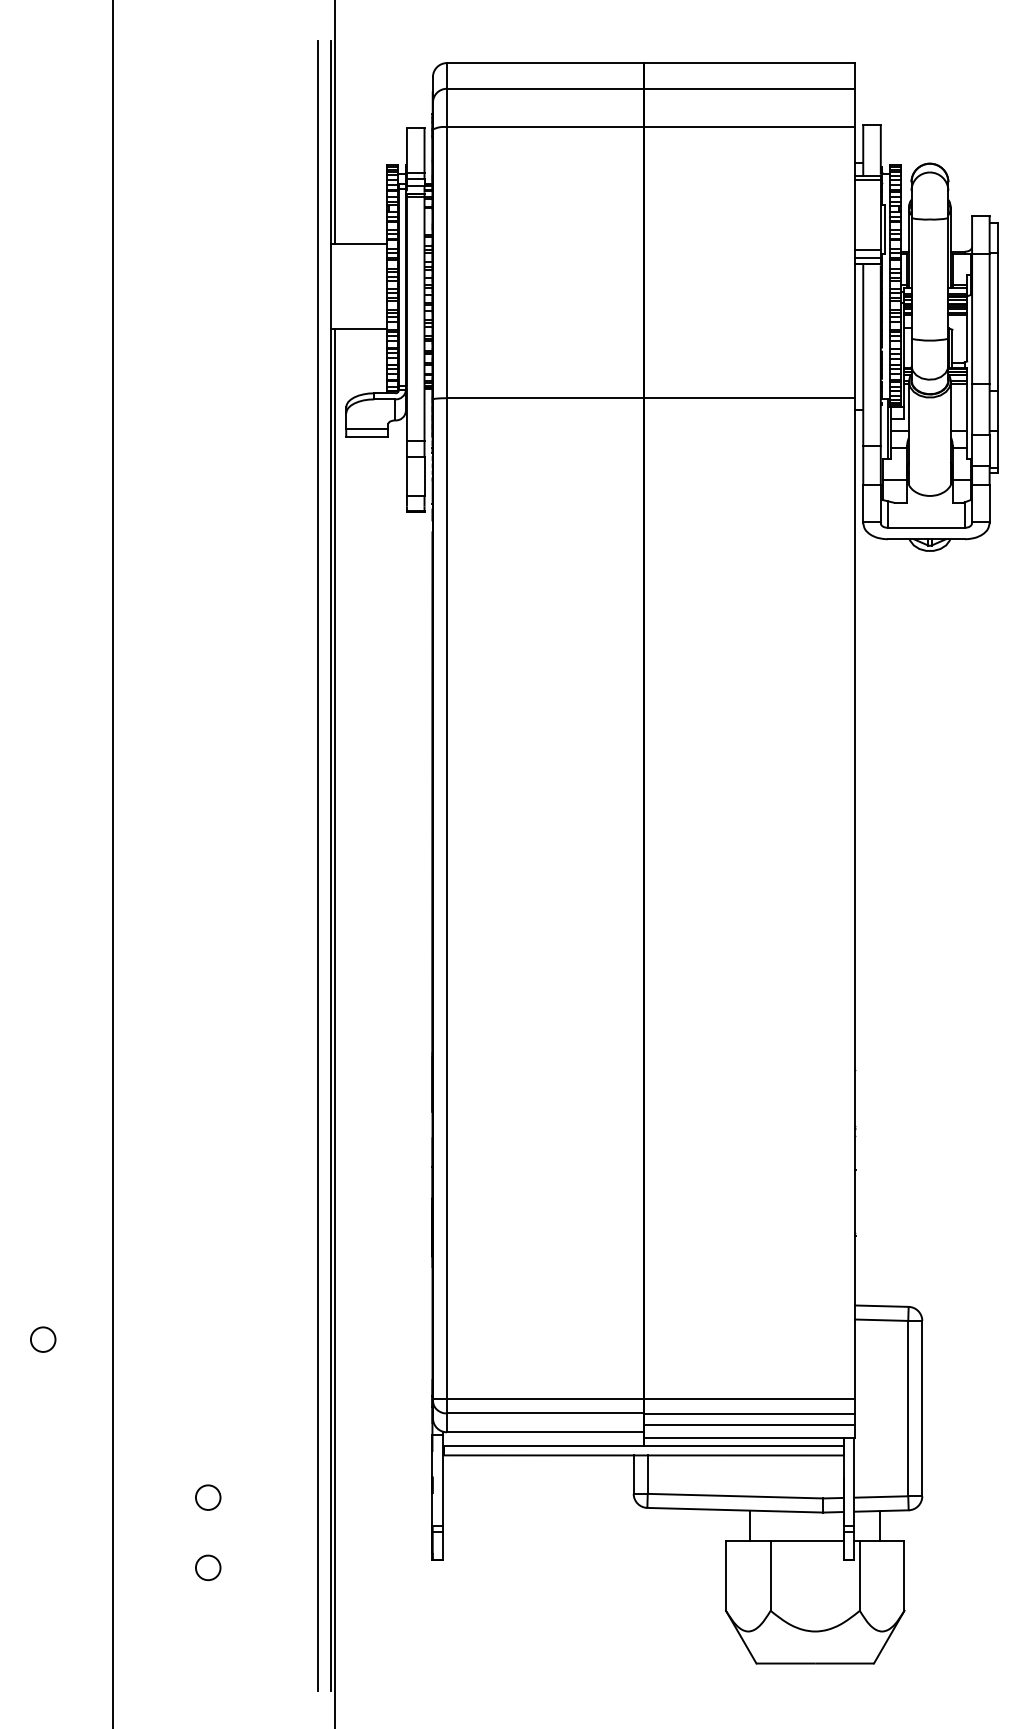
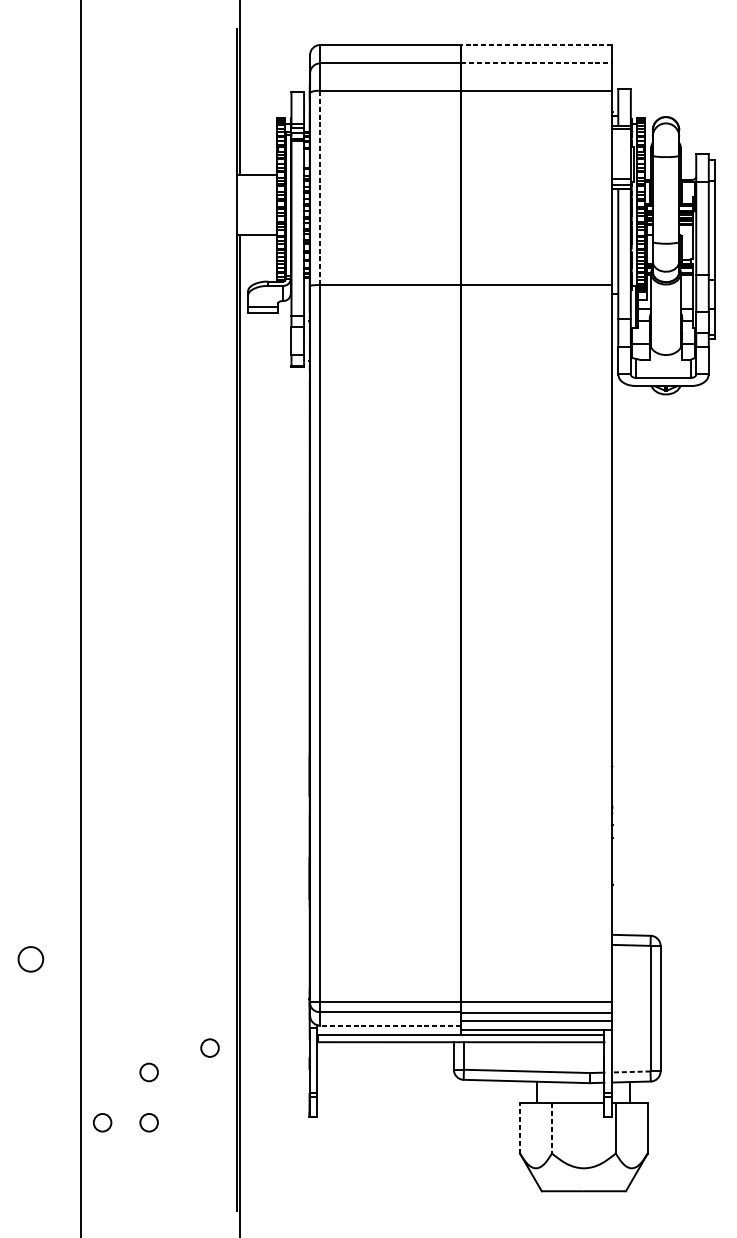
line: (749, 63) -> (536, 45), solid -> dashed
line: (750, 88) -> (537, 63), solid -> dashed
line: (446, 263) -> (319, 188), solid -> dashed
line: (318, 865) -> (228, 619), removed
circle: (43, 1339) -> (31, 959), size x1.4
line: (544, 1432) -> (389, 1025), solid -> dashed
circle: (293, 1463) -> (210, 1048), added
line: (881, 1496) -> (631, 1071), solid -> dashed
circle: (143, 1567) -> (102, 1122), added
line: (726, 1575) -> (520, 1128), solid -> dashed
line: (770, 1576) -> (551, 1128), solid -> dashed

